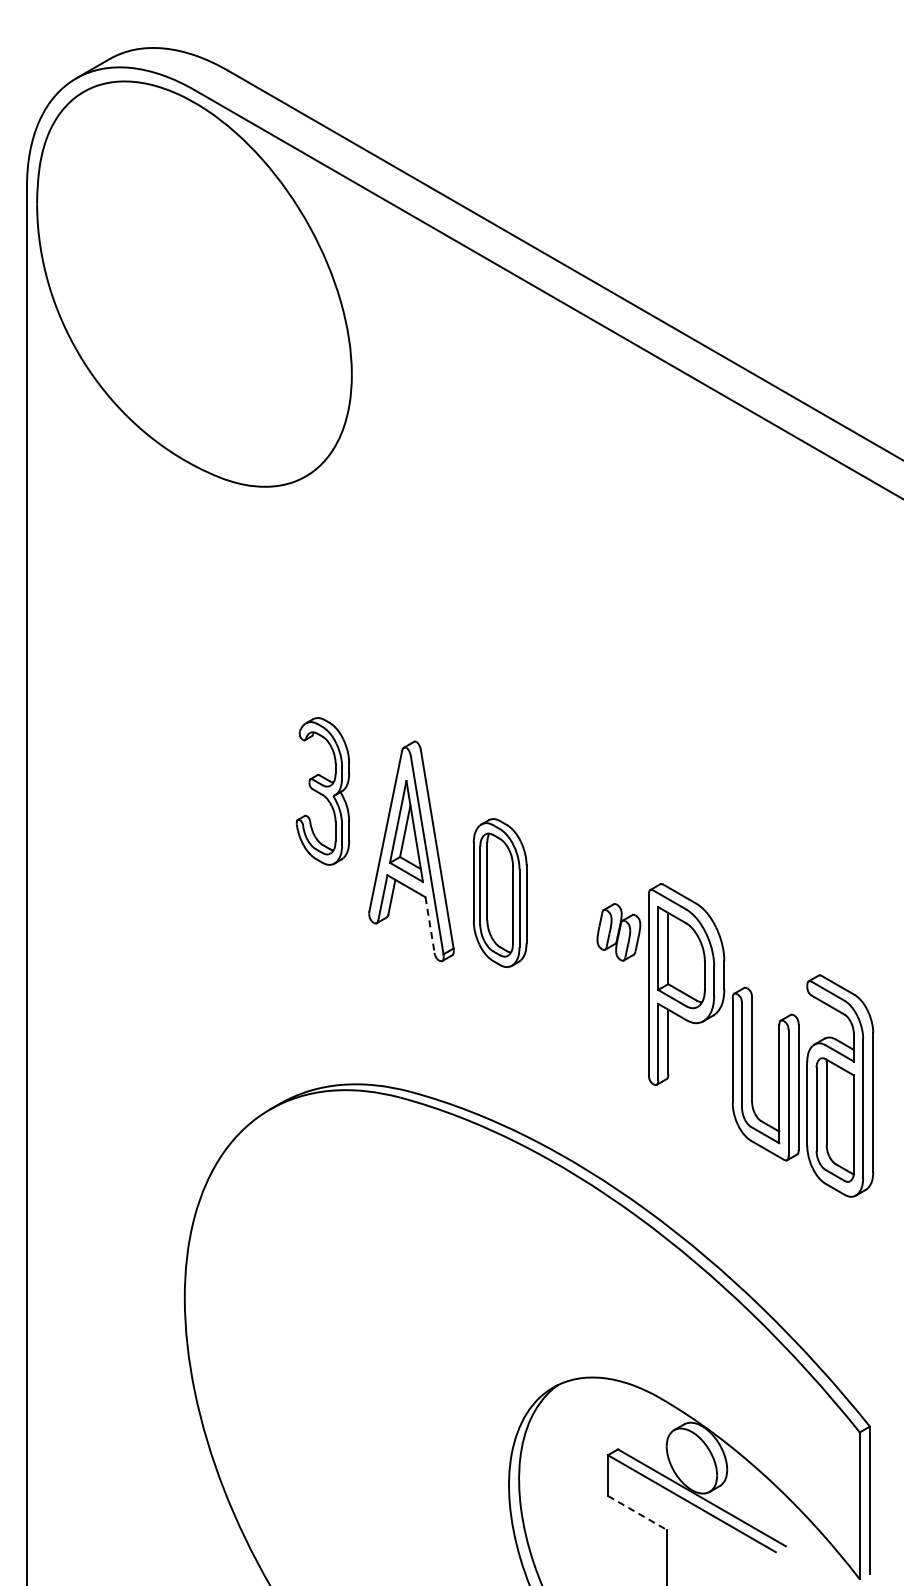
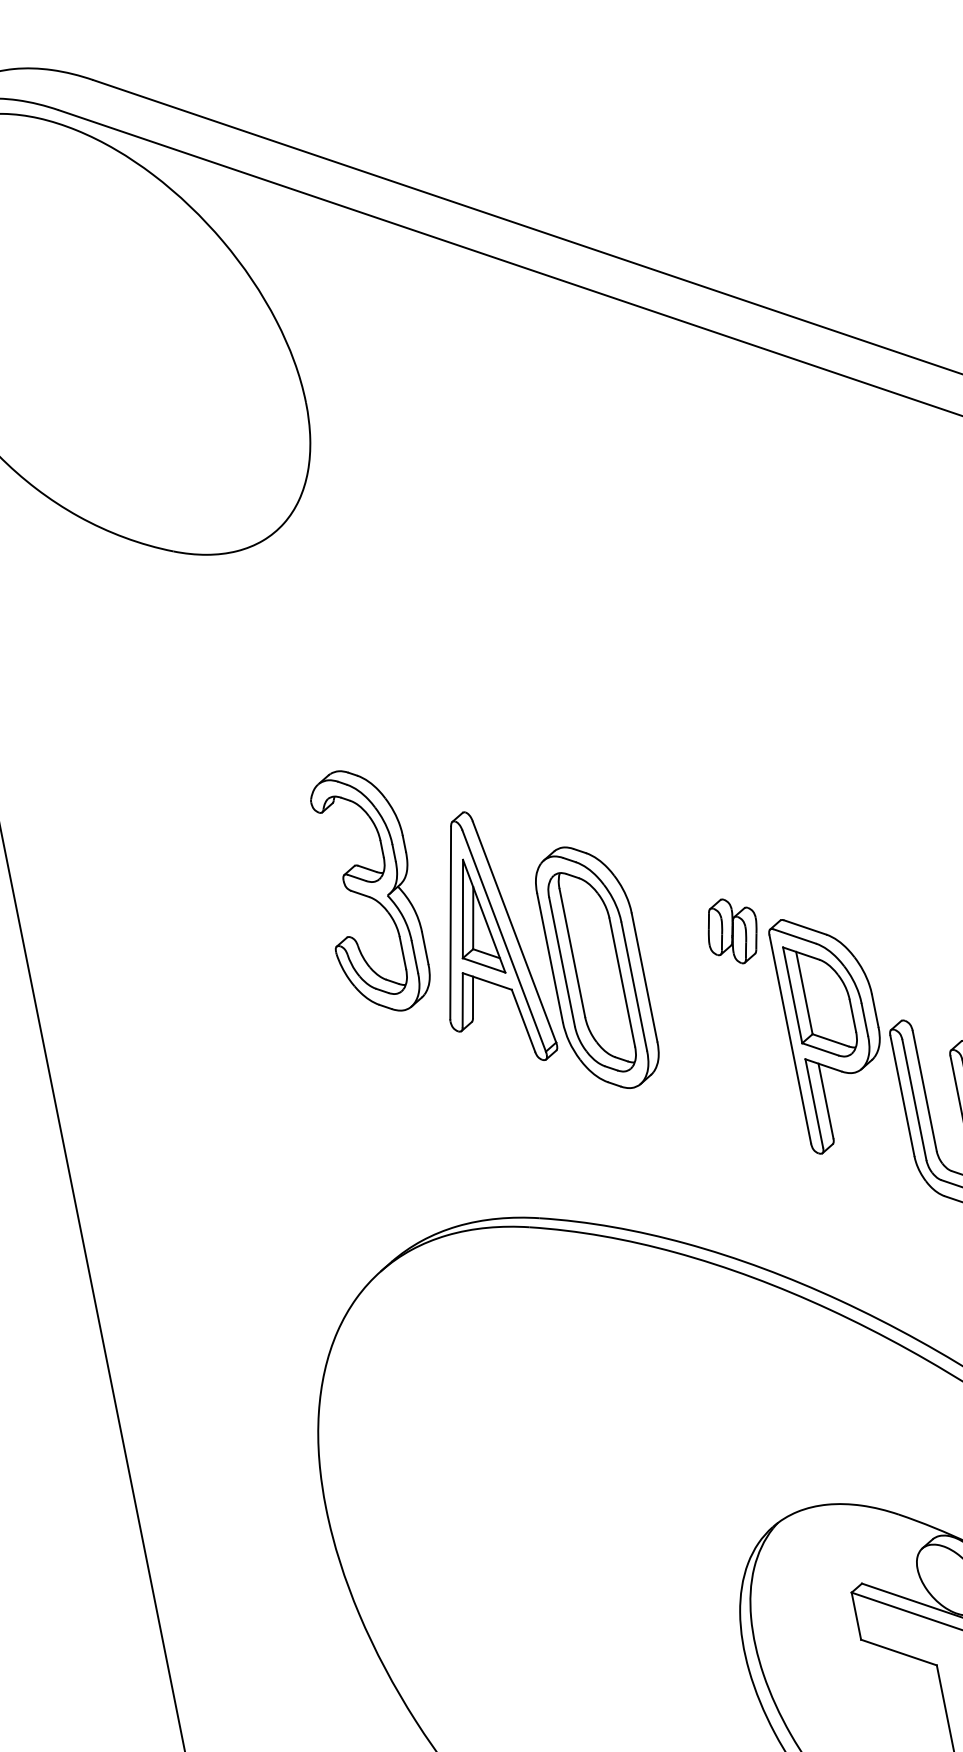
part: (322, 791) -> (368, 891), size x1.43
part: (499, 892) -> (596, 967), size x1.43
line: (430, 925) -> (524, 1021), dashed -> solid
part: (618, 932) -> (732, 931), moved
line: (637, 1512) -> (899, 1652), dashed -> solid

